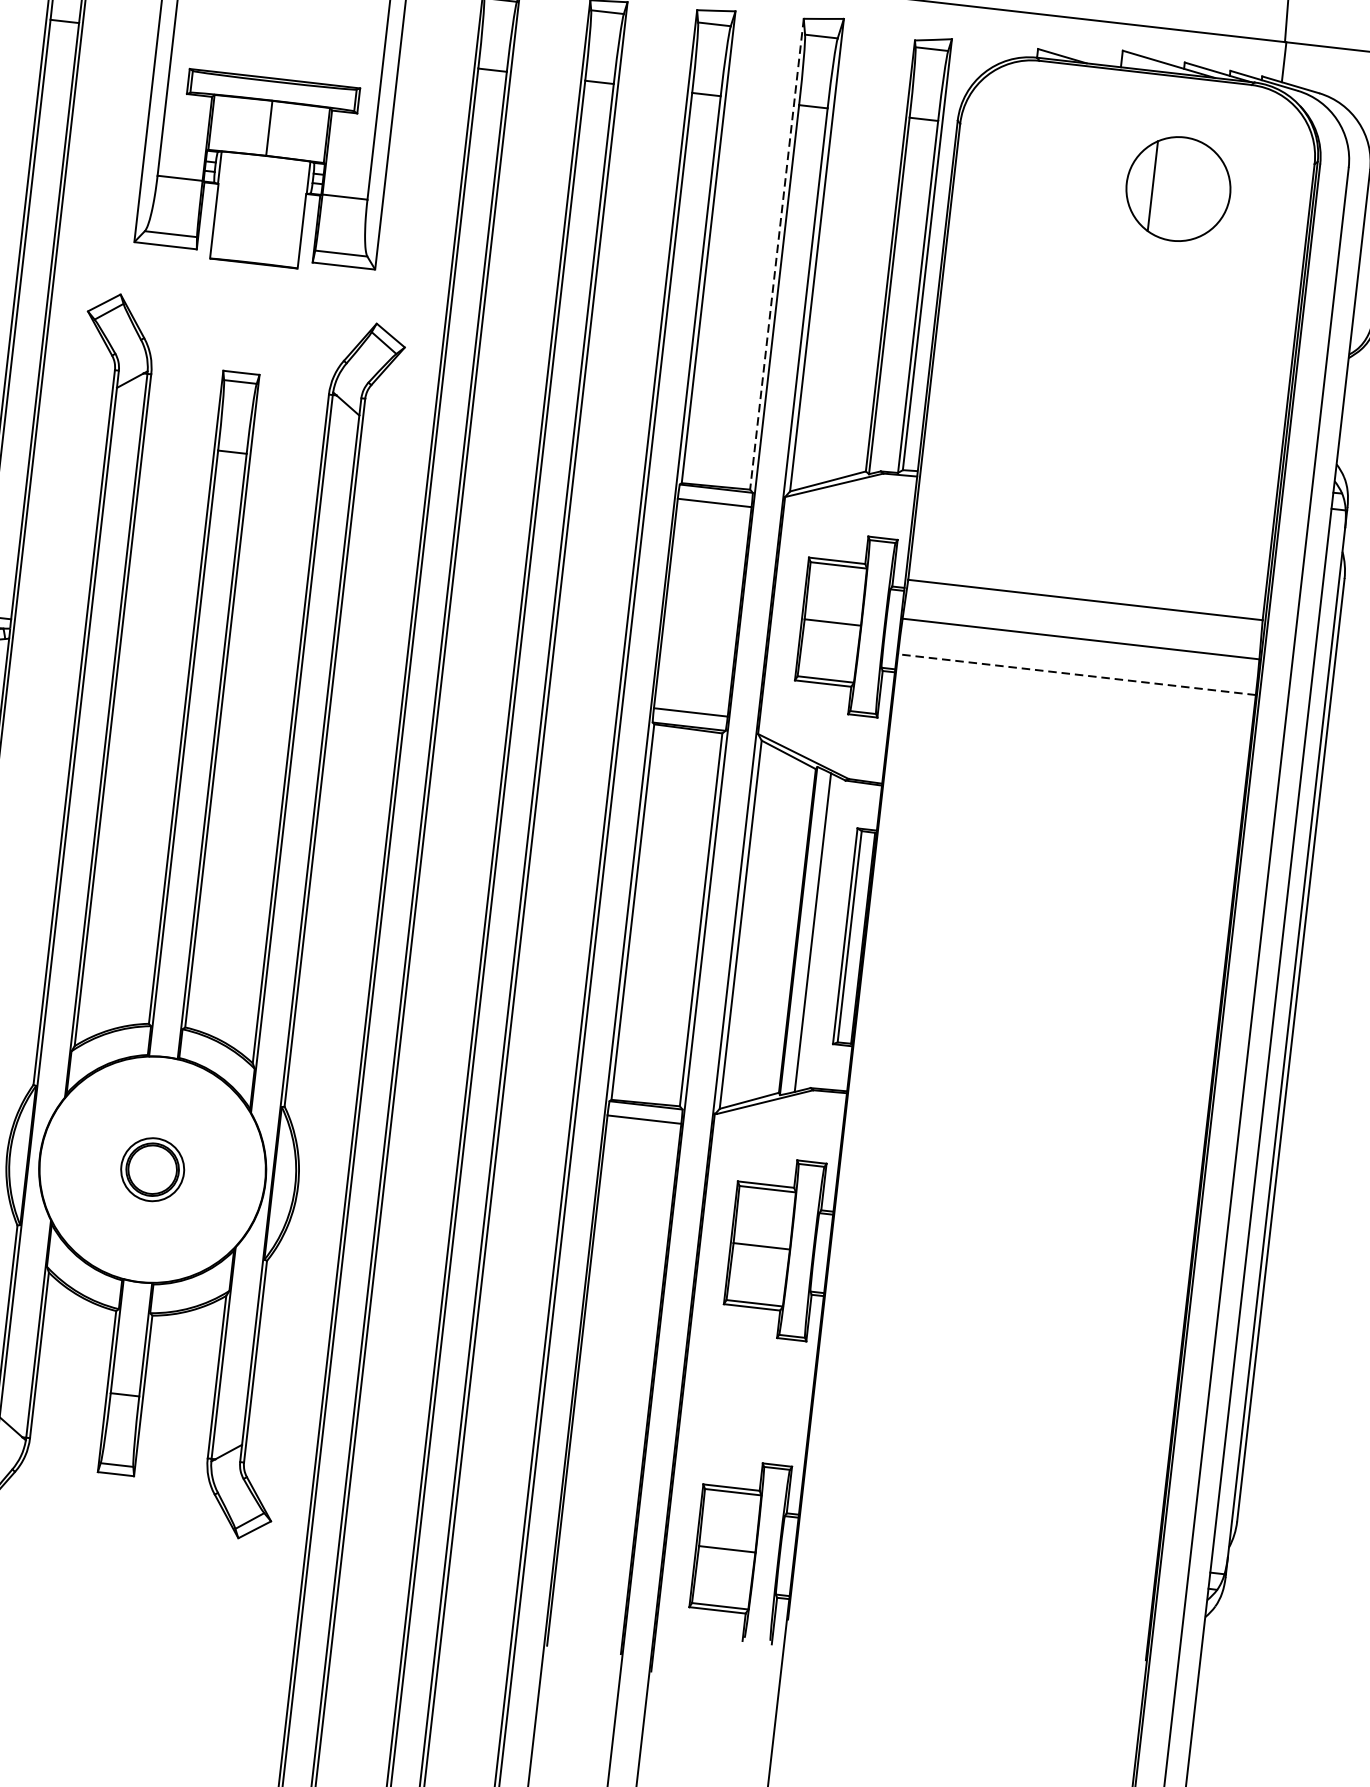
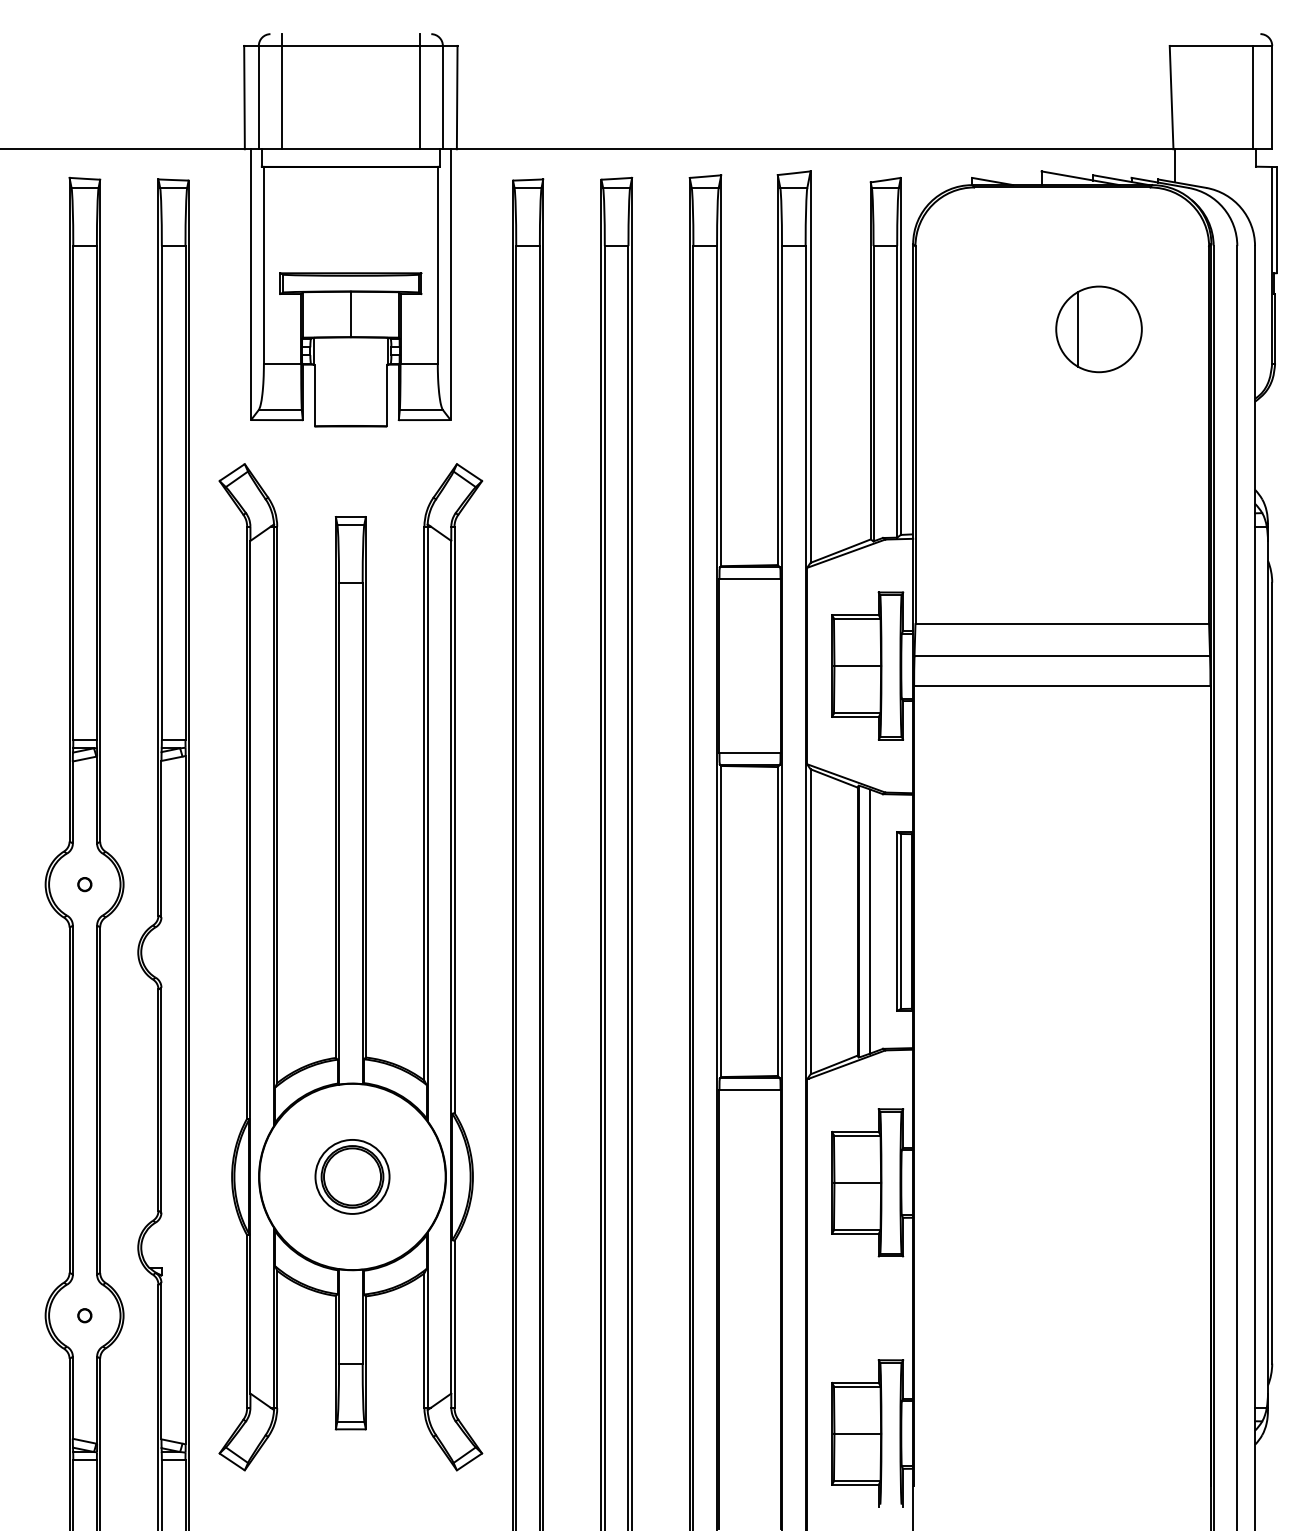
part: (1177, 189) -> (1098, 329), moved
line: (776, 254) -> (777, 370), dashed -> solid
line: (1076, 674) -> (1061, 685), dashed -> solid
part: (152, 1169) -> (352, 1176), size x1.43

